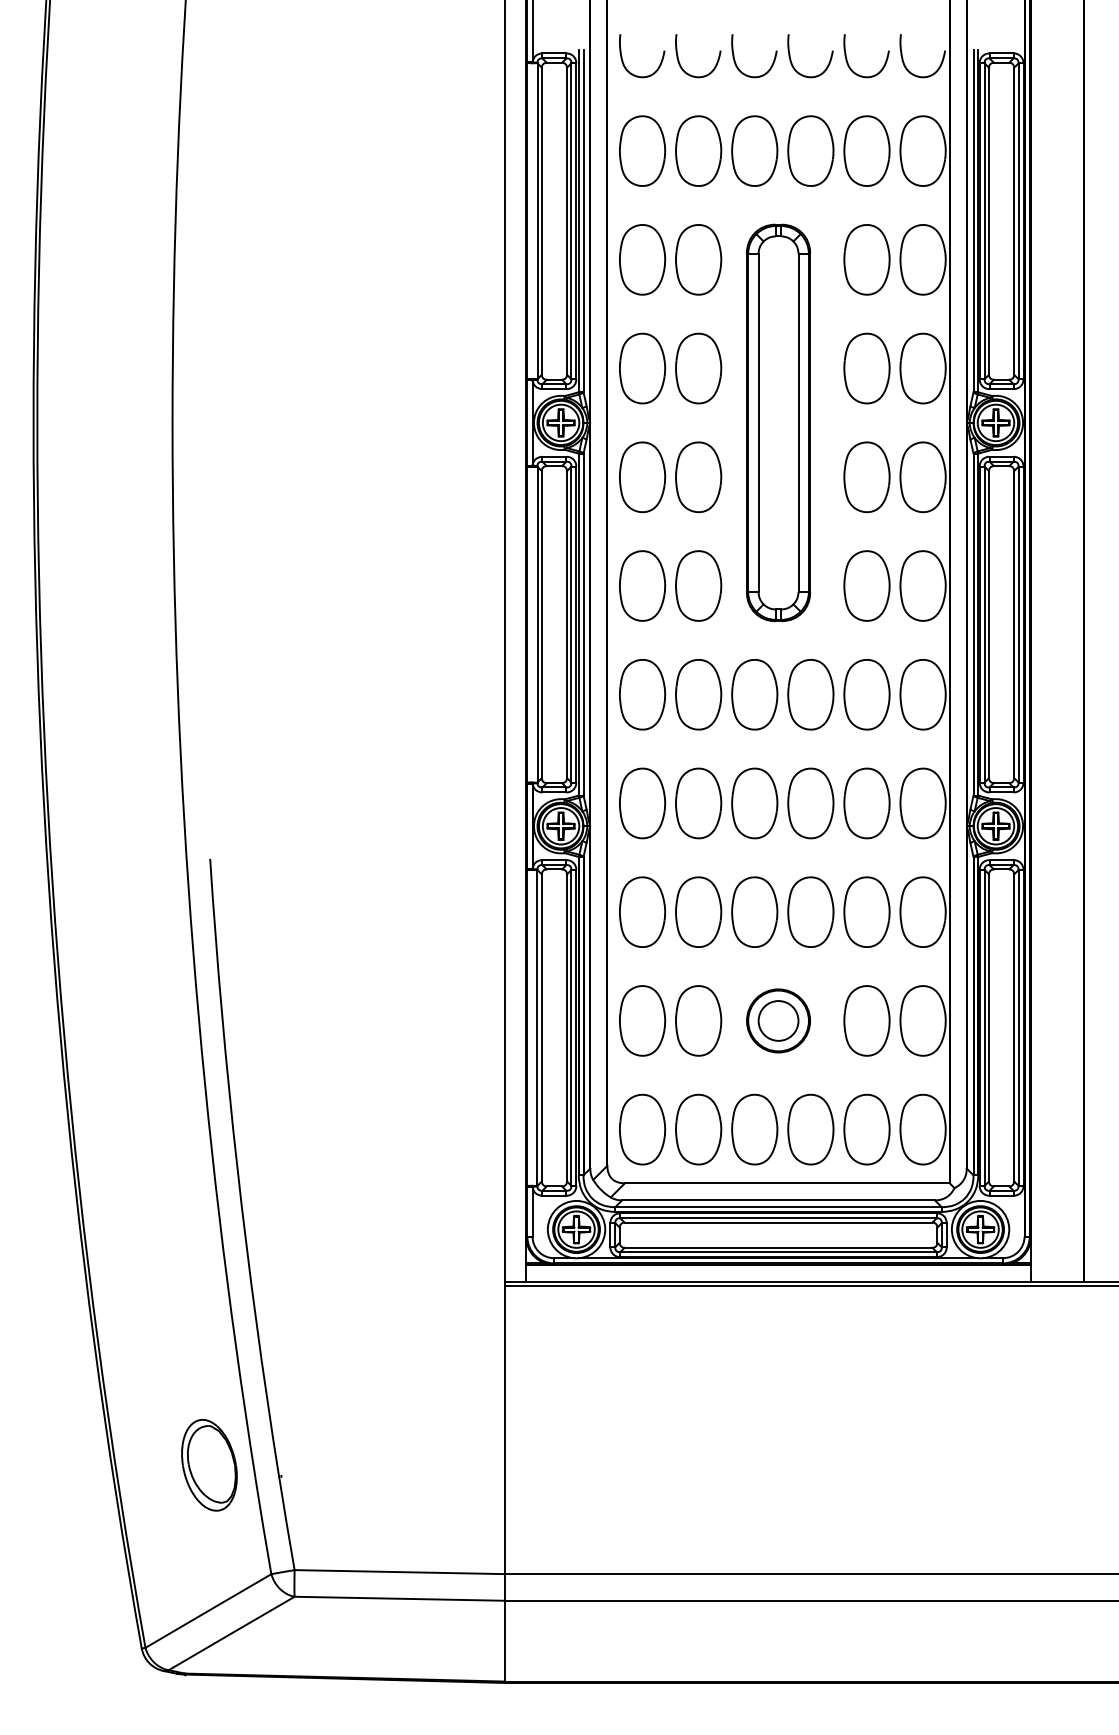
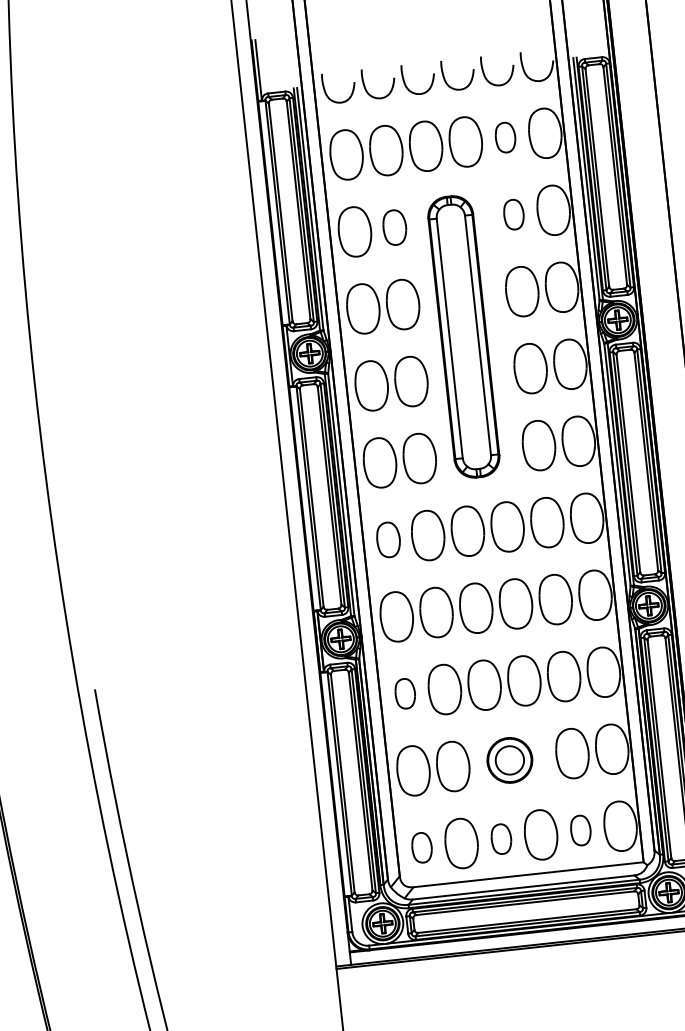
part: (866, 150) -> (505, 137), size x0.6
part: (698, 259) -> (394, 227), size x0.7
part: (866, 259) -> (513, 214), size x0.6
part: (642, 694) -> (388, 539), size x0.7
part: (642, 911) -> (405, 693), size x0.6
part: (642, 1129) -> (421, 847), size x0.6
part: (754, 1129) -> (501, 839), size x0.6
part: (866, 1129) -> (580, 830), size x0.6

